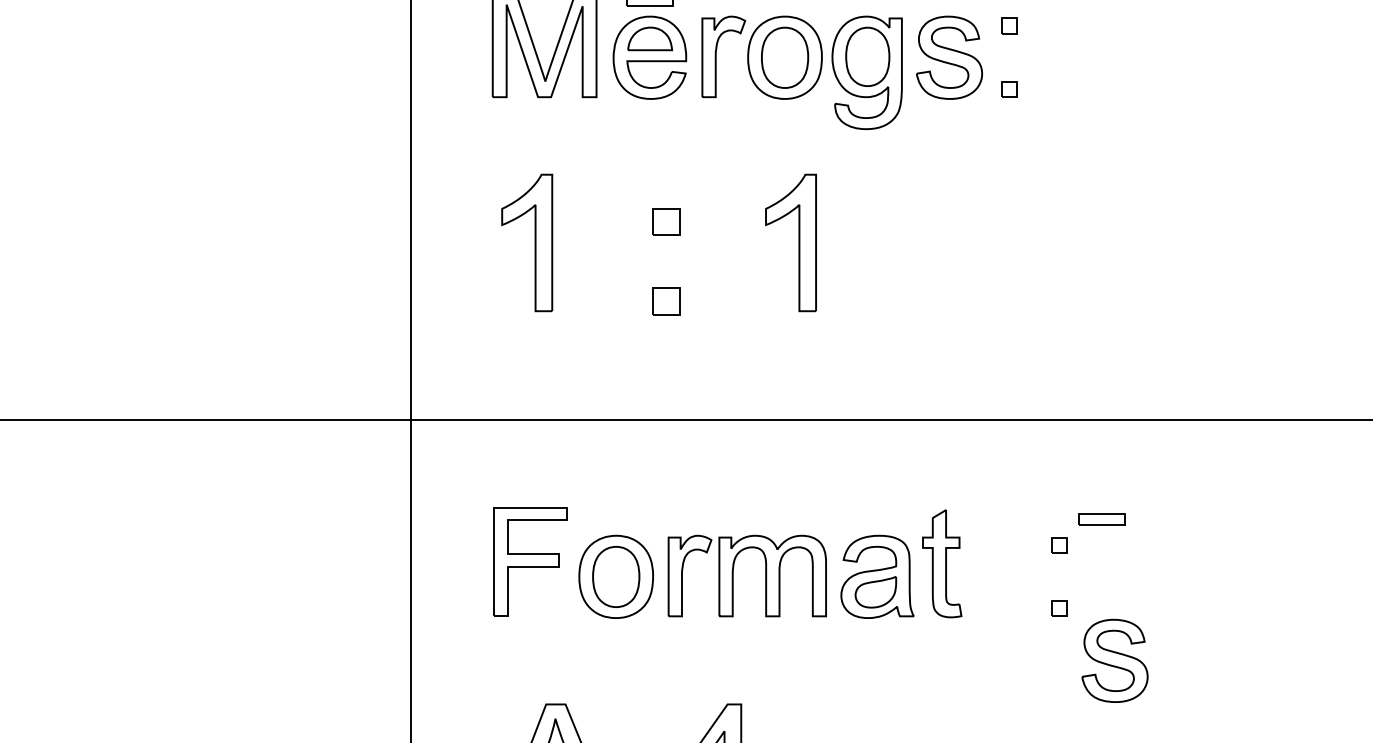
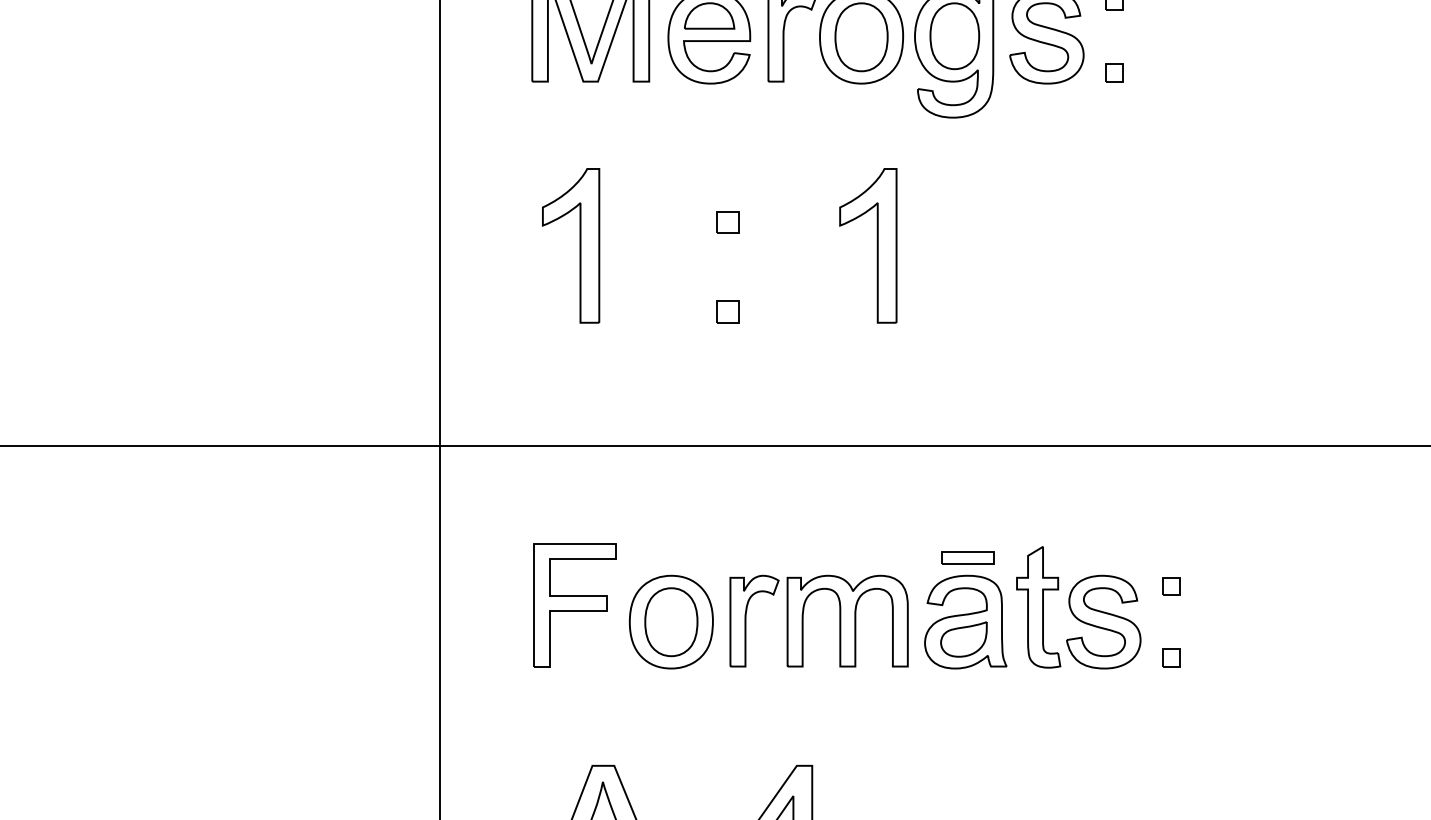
part: (666, 222) -> (728, 222), size x0.71
part: (666, 301) -> (728, 311), size x0.71
part: (1101, 519) -> (966, 557), moved
part: (1114, 660) -> (1103, 621), moved

